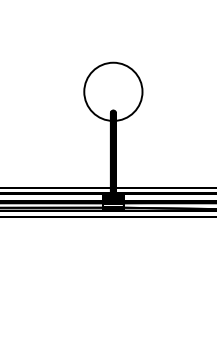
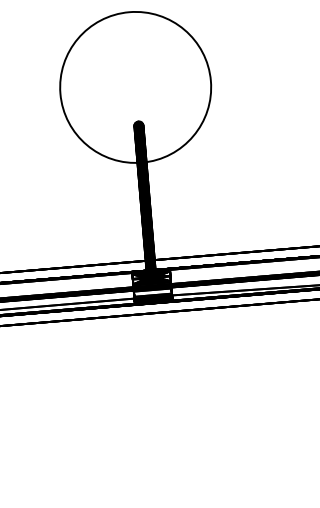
circle: (112, 91) -> (134, 86), size x1.43

